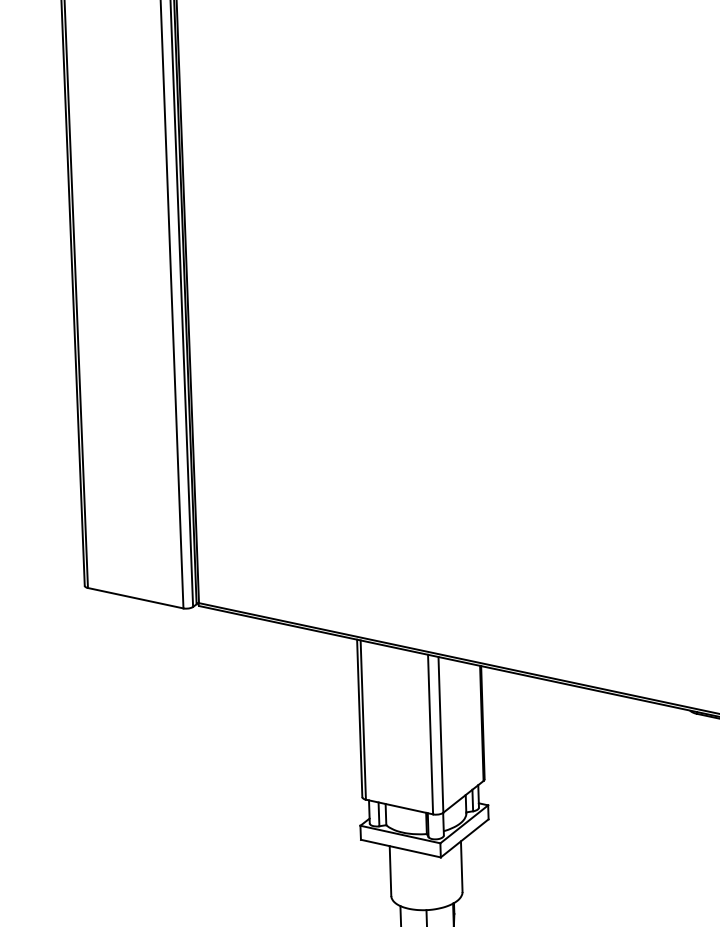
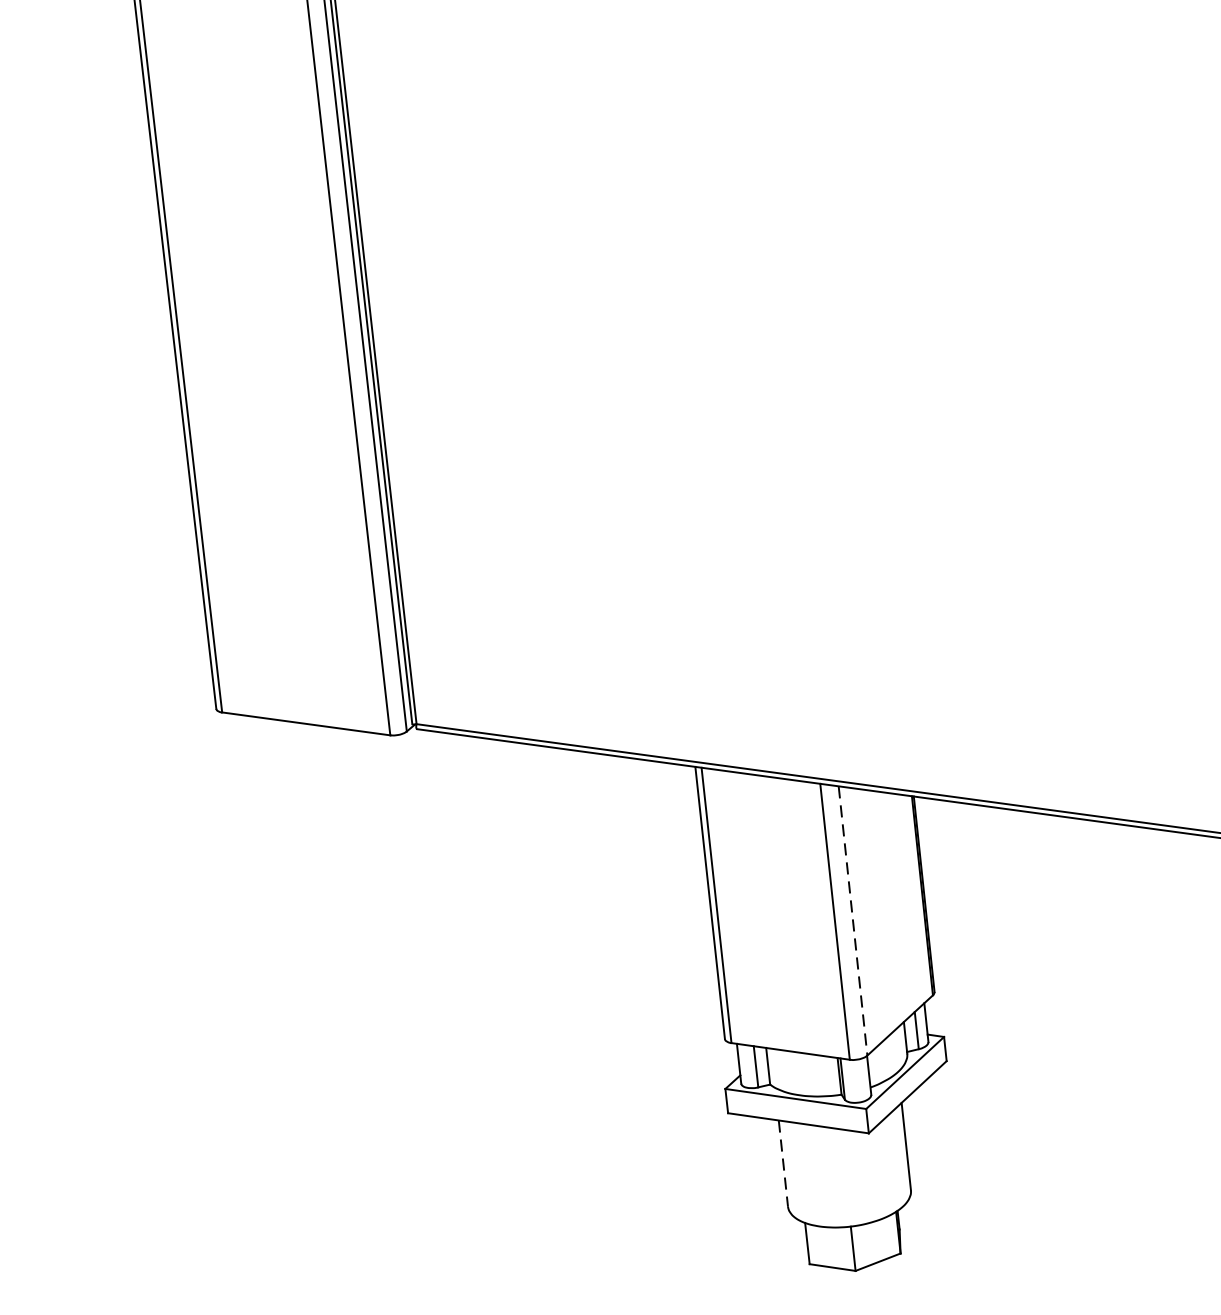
line: (440, 734) -> (852, 920), solid -> dashed
line: (390, 871) -> (783, 1164), solid -> dashed

